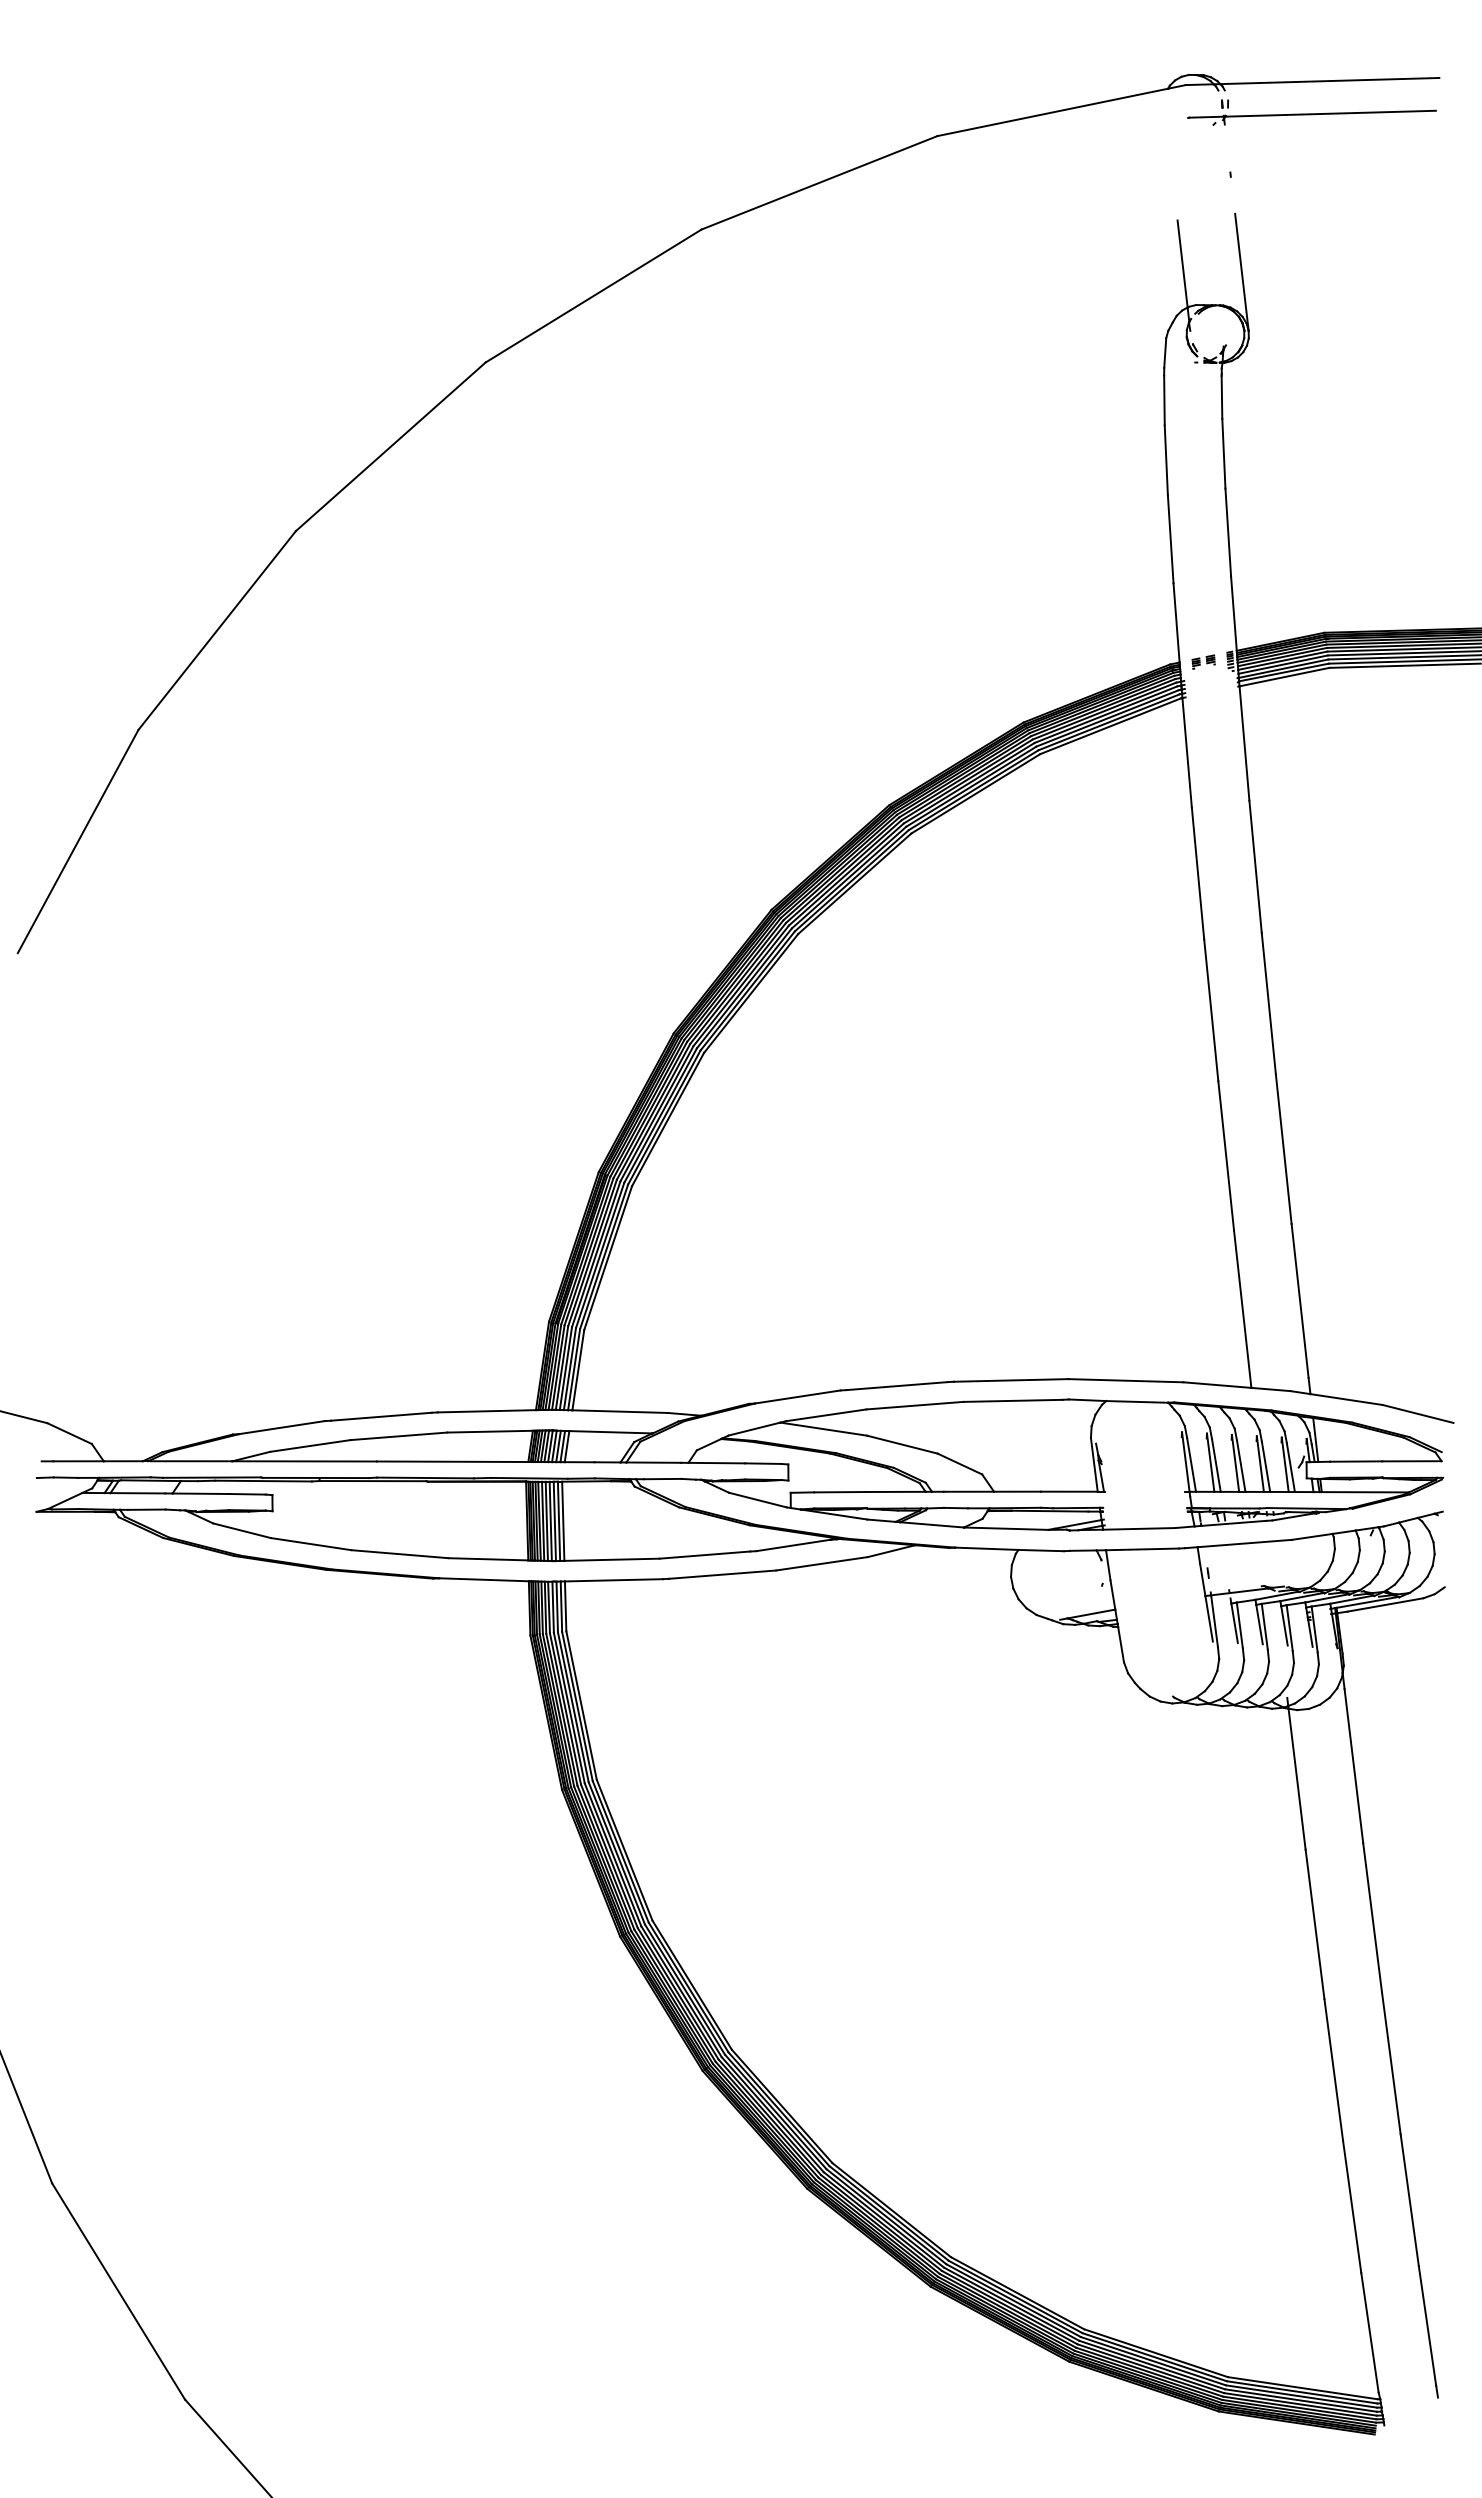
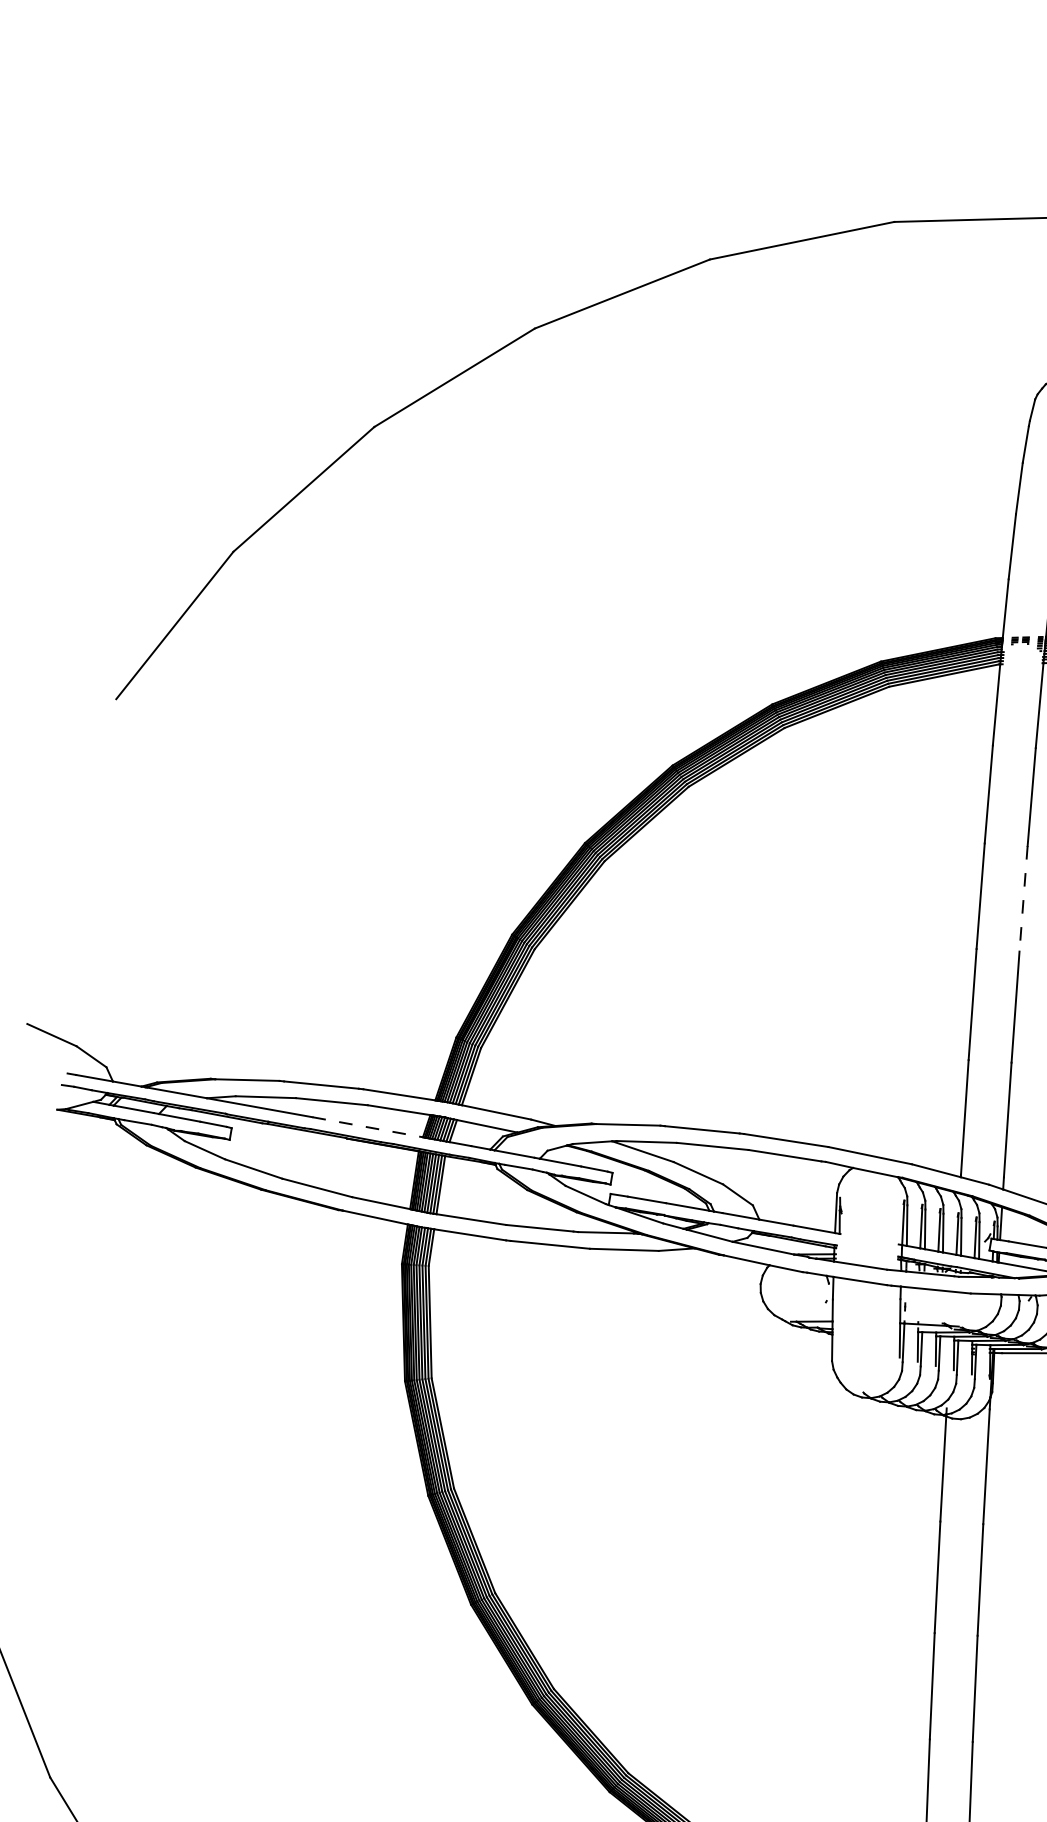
line: (1268, 1004) -> (1023, 899), solid -> dashed
line: (452, 1461) -> (367, 1127), solid -> dashed

